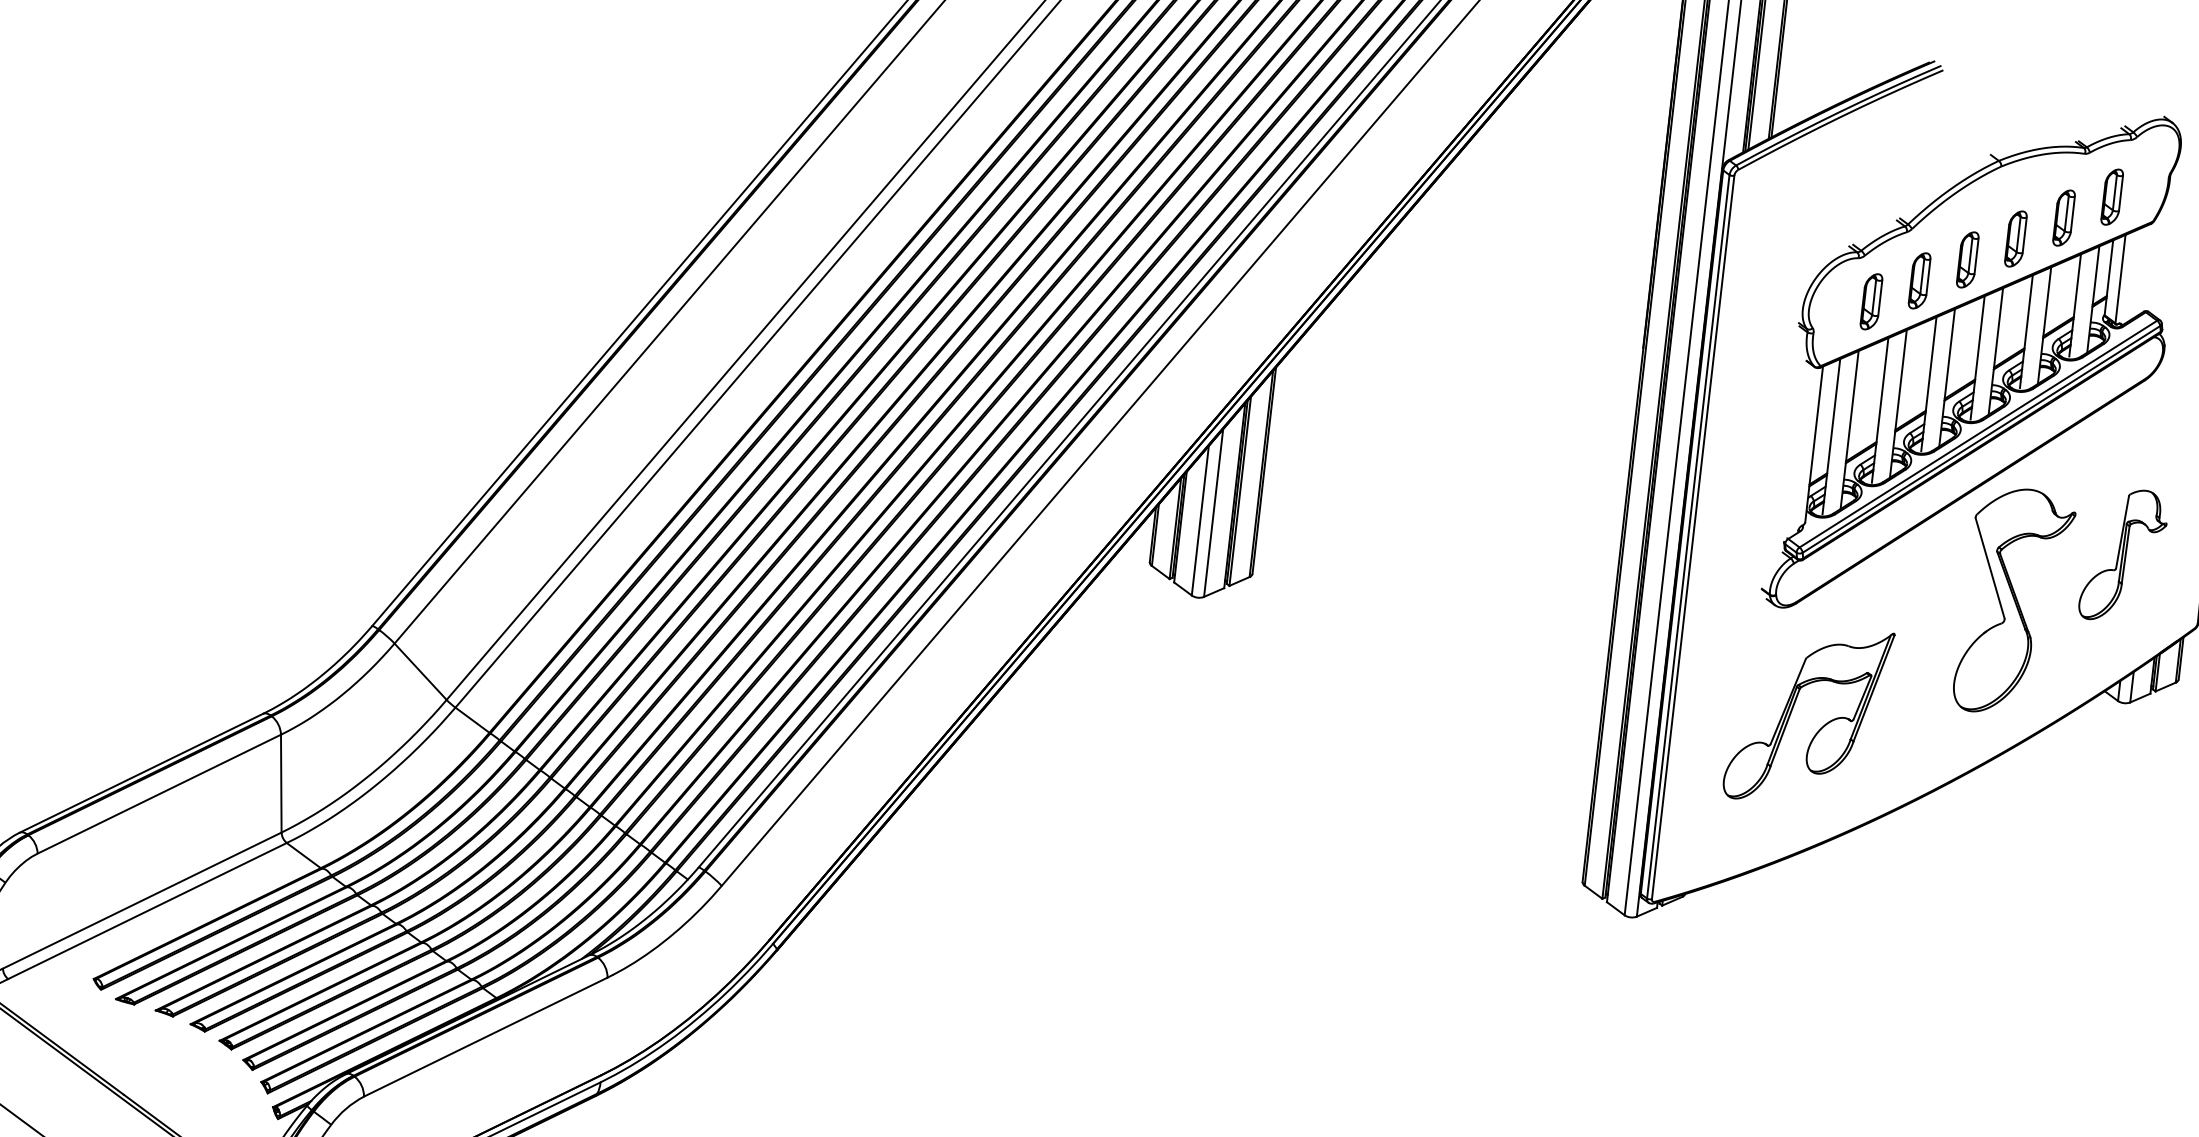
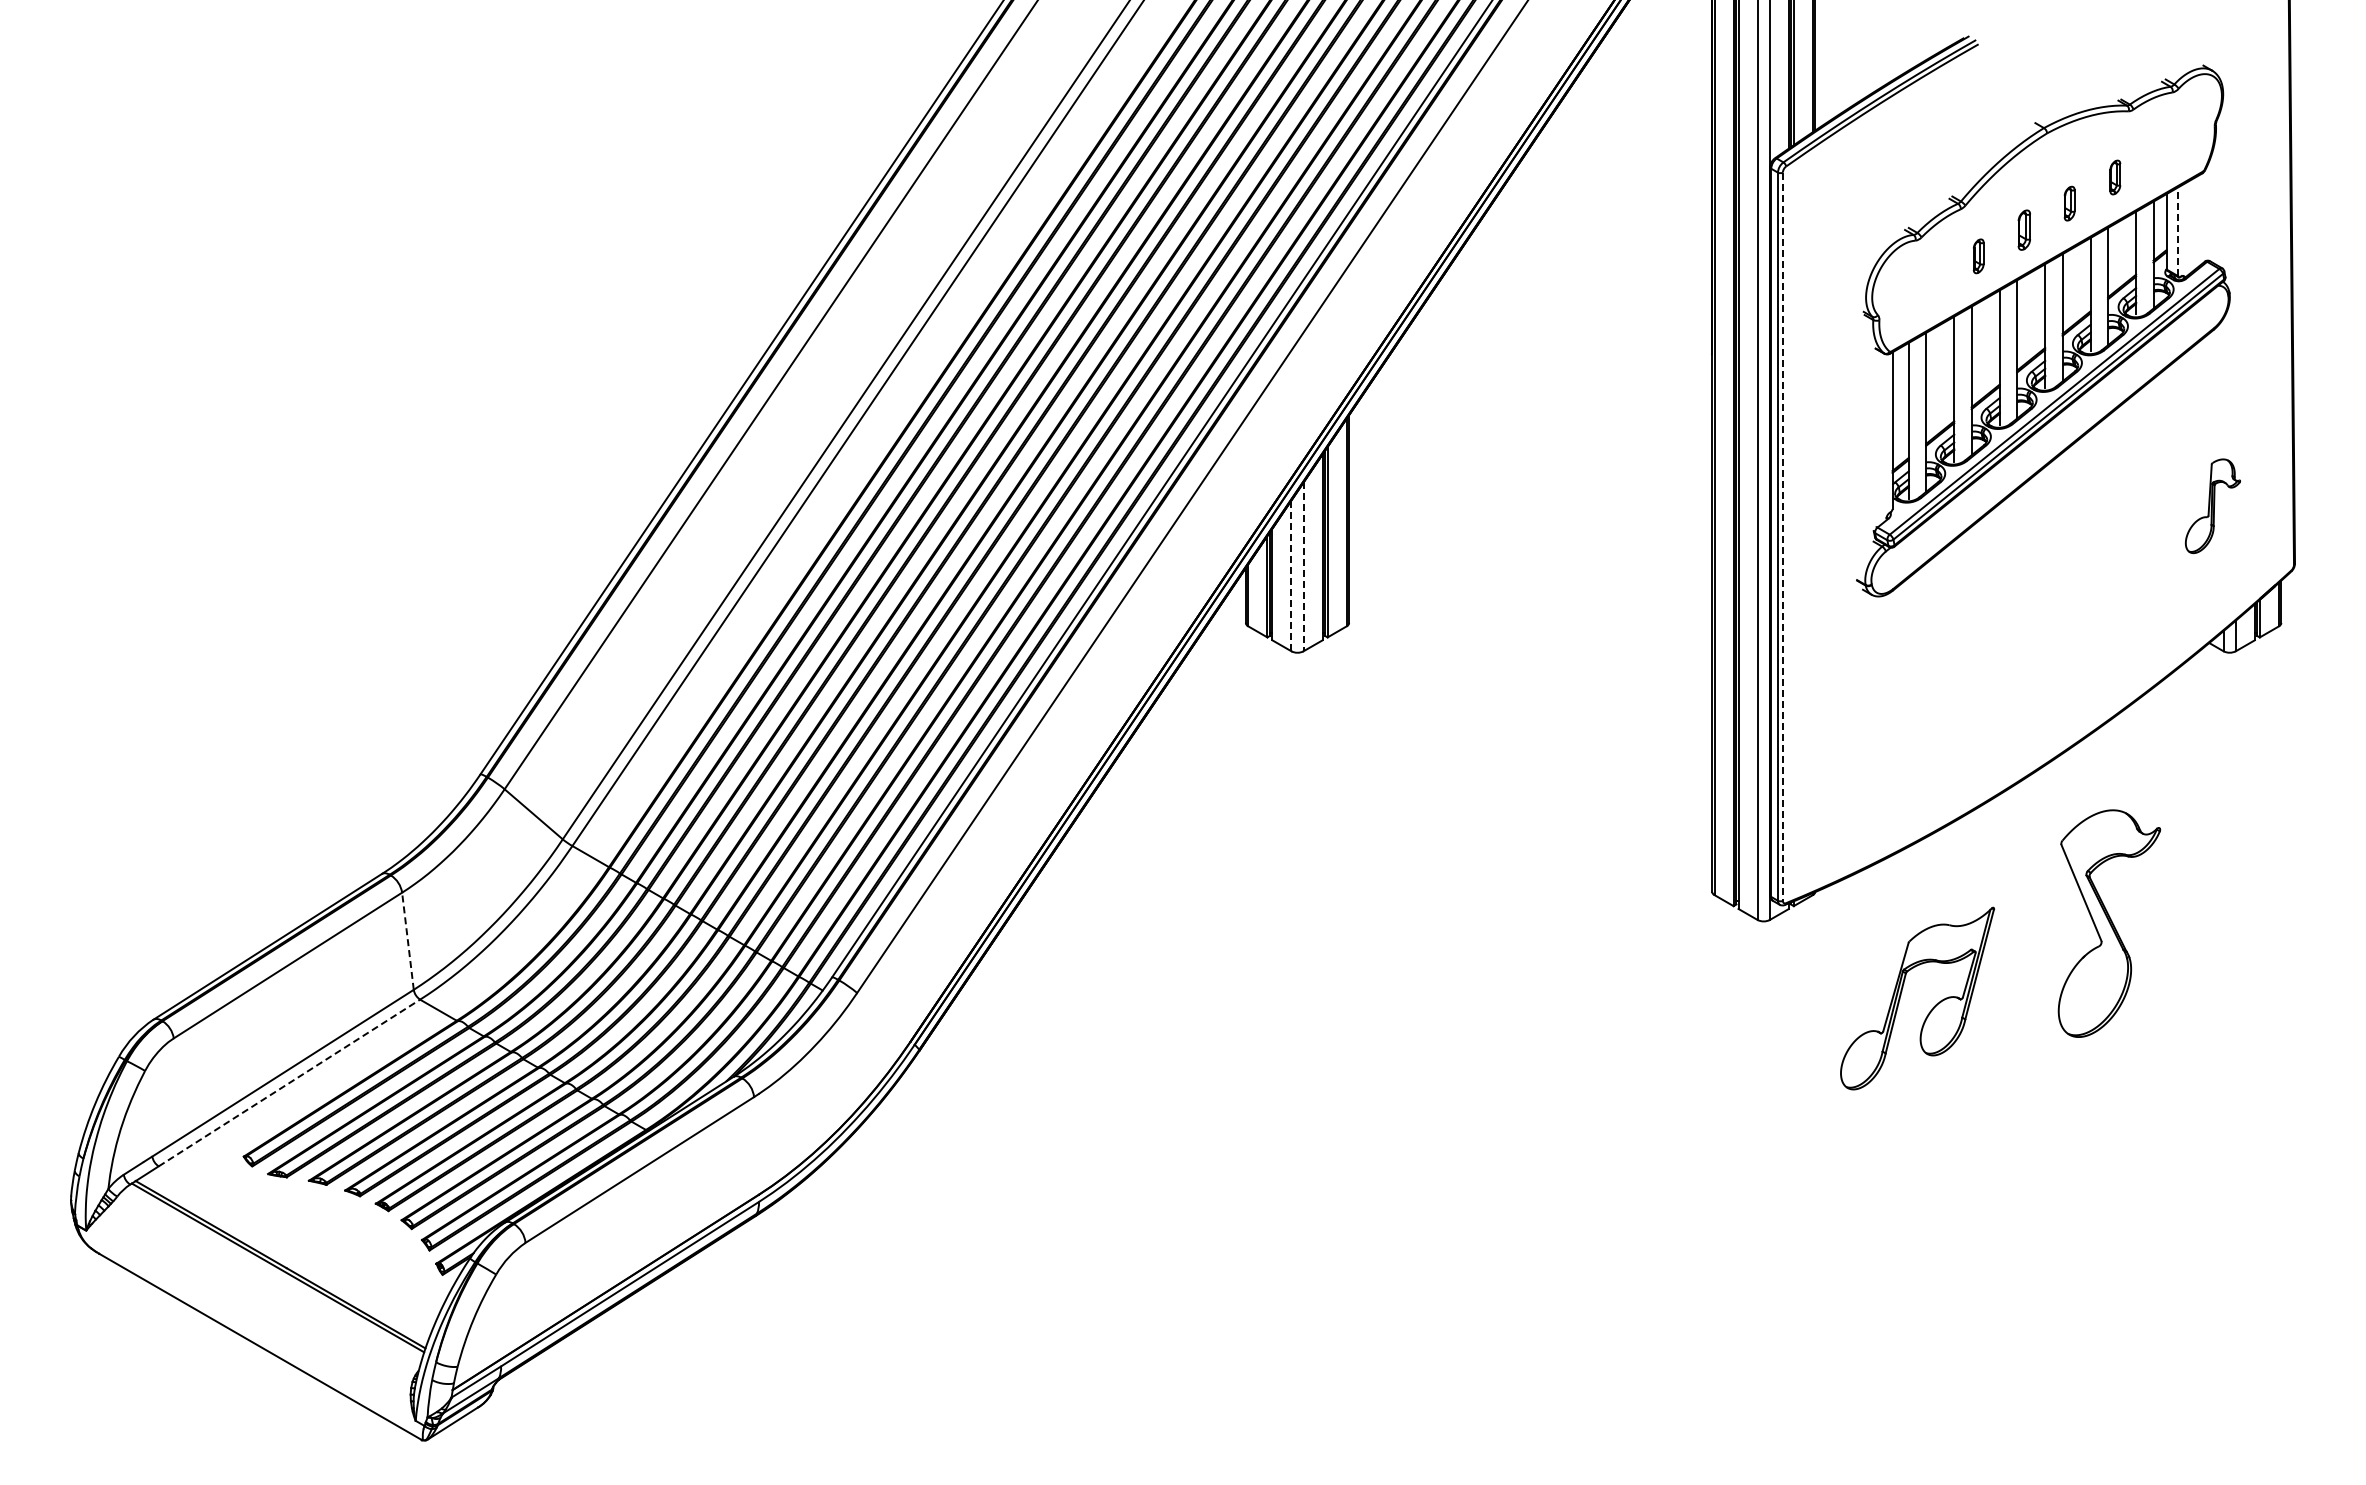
part: (2111, 197) -> (2160, 151), removed
part: (2064, 218) -> (2115, 177), size x0.6
part: (2015, 238) -> (2069, 203), size x0.6
part: (1967, 260) -> (2024, 230), size x0.7
line: (2120, 278) -> (2178, 231), solid -> dashed
part: (1919, 281) -> (1978, 256), size x0.6
part: (1871, 301) -> (1933, 282), removed
line: (1213, 513) -> (1303, 567), solid -> dashed
line: (1200, 521) -> (1291, 576), solid -> dashed
line: (1692, 538) -> (1782, 537), solid -> dashed
part: (2123, 555) -> (2212, 506), size x0.7
part: (2014, 601) -> (2109, 923), moved
part: (1792, 710) -> (1901, 995), moved
line: (280, 783) -> (407, 941), solid -> dashed
line: (147, 910) -> (289, 1082), solid -> dashed

